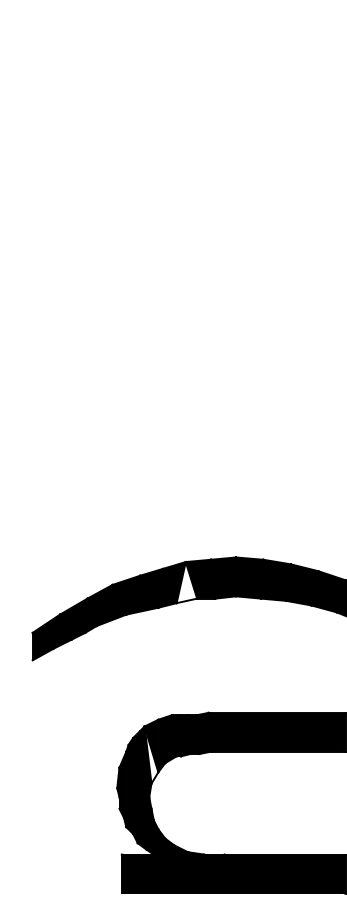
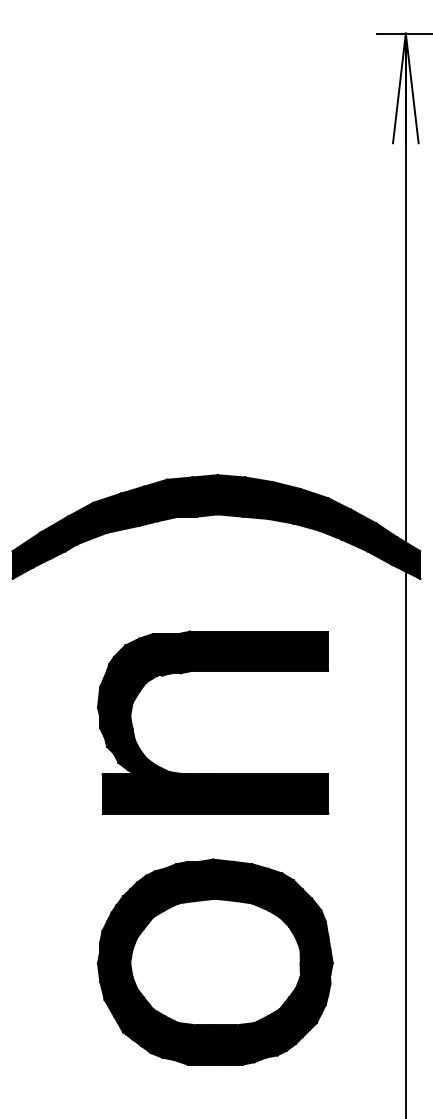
fill: (186, 582) -> (167, 500), added
fill: (151, 755) -> (132, 674), added

